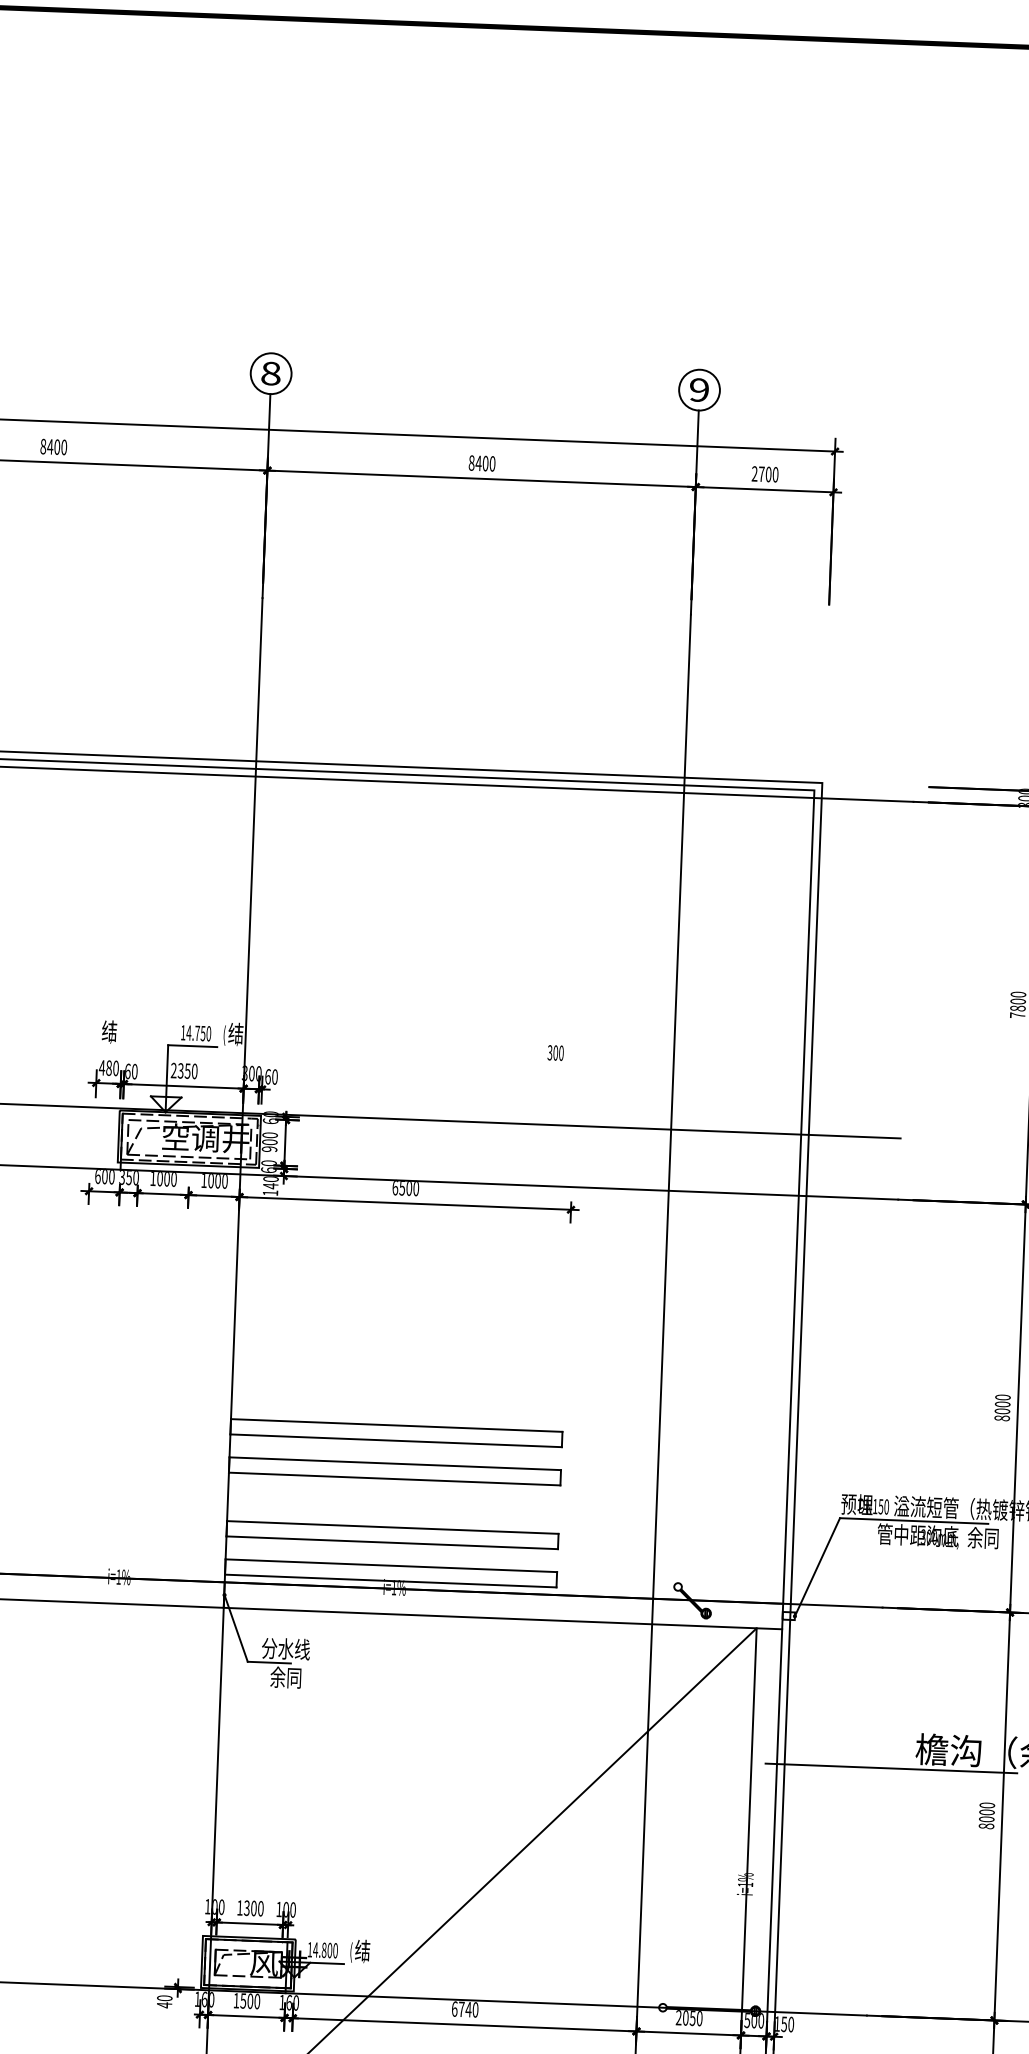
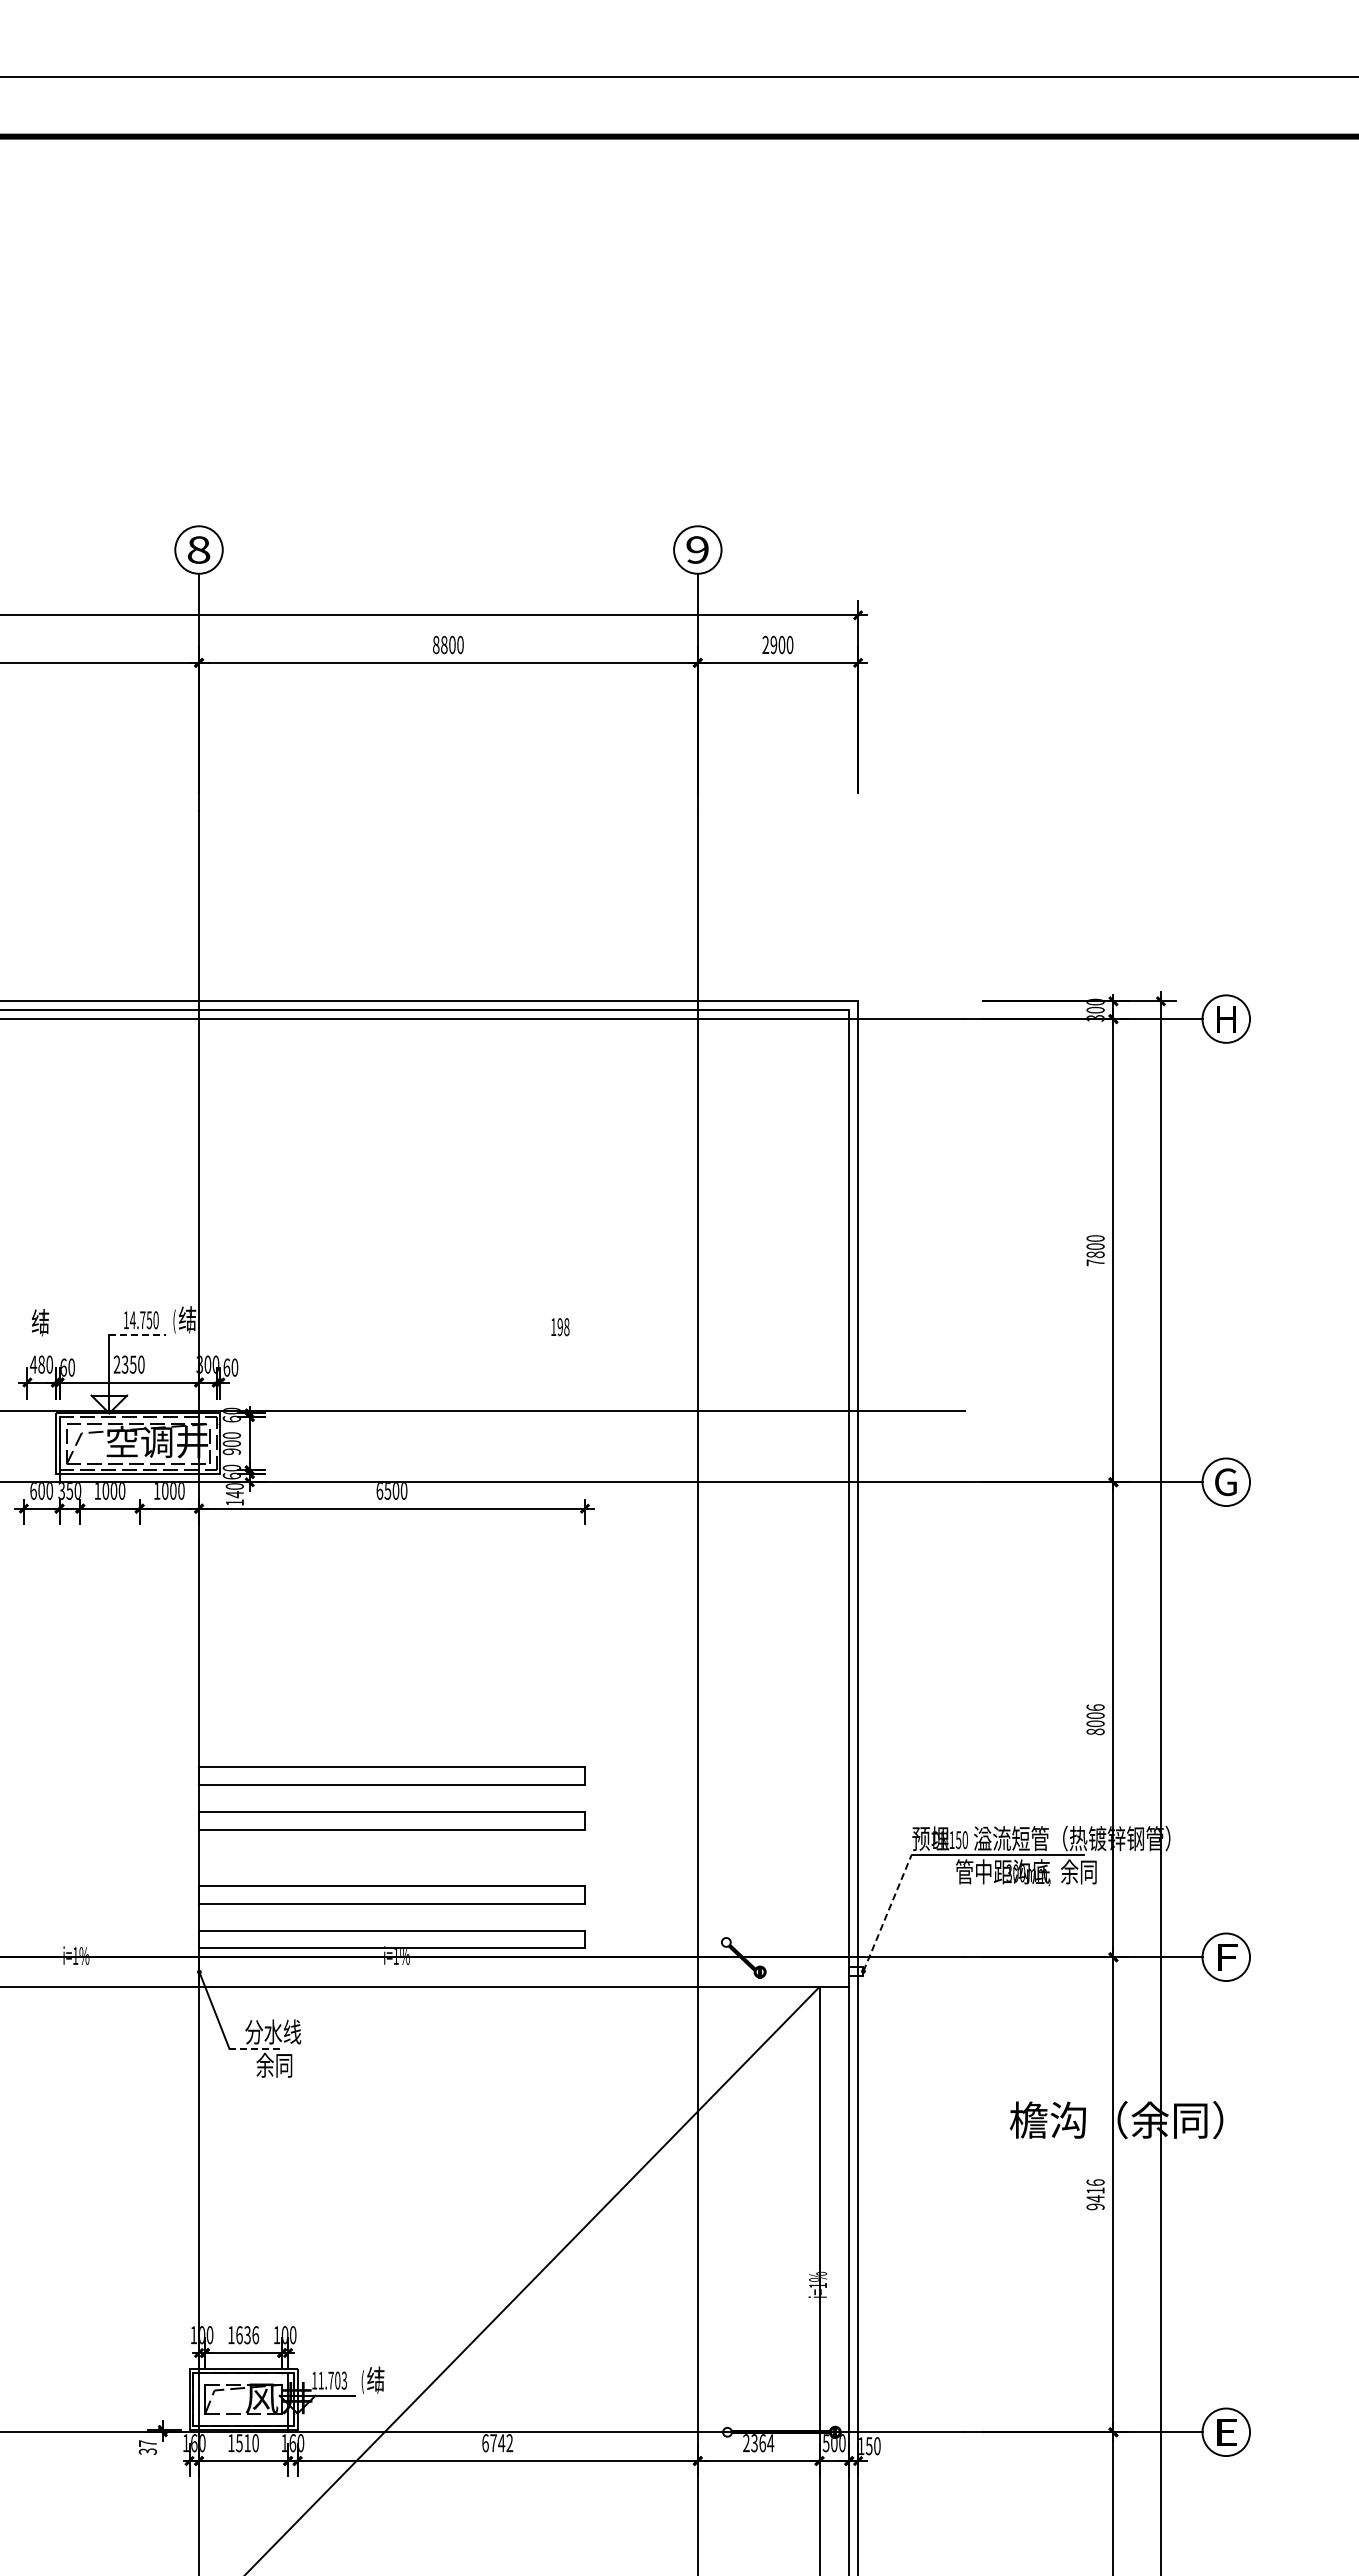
text: (477, 462) -> (443, 644), 8400 -> 8800
text: (761, 473) -> (773, 644), 2700 -> 2900
line: (192, 1046) -> (137, 1335), solid -> dashed
text: (555, 1053) -> (559, 1327), 300 -> 198
text: (1002, 1397) -> (1095, 1707), 8000 -> 8006
line: (817, 1567) -> (887, 1913), solid -> dashed
line: (269, 1662) -> (254, 2048), solid -> dashed
line: (890, 1768) -> (981, 2143), removed
text: (986, 1815) -> (1095, 2194), 8000 -> 9416
text: (253, 1908) -> (247, 2335), 1300 -> 1636
text: (325, 1950) -> (332, 2380), 14.800 -> 11.703
text: (164, 2001) -> (147, 2447), 40 -> 37
text: (250, 2001) -> (247, 2443), 1500 -> 1510
text: (475, 2010) -> (509, 2443), 6740 -> 6742
text: (692, 2018) -> (762, 2443), 2050 -> 2364

